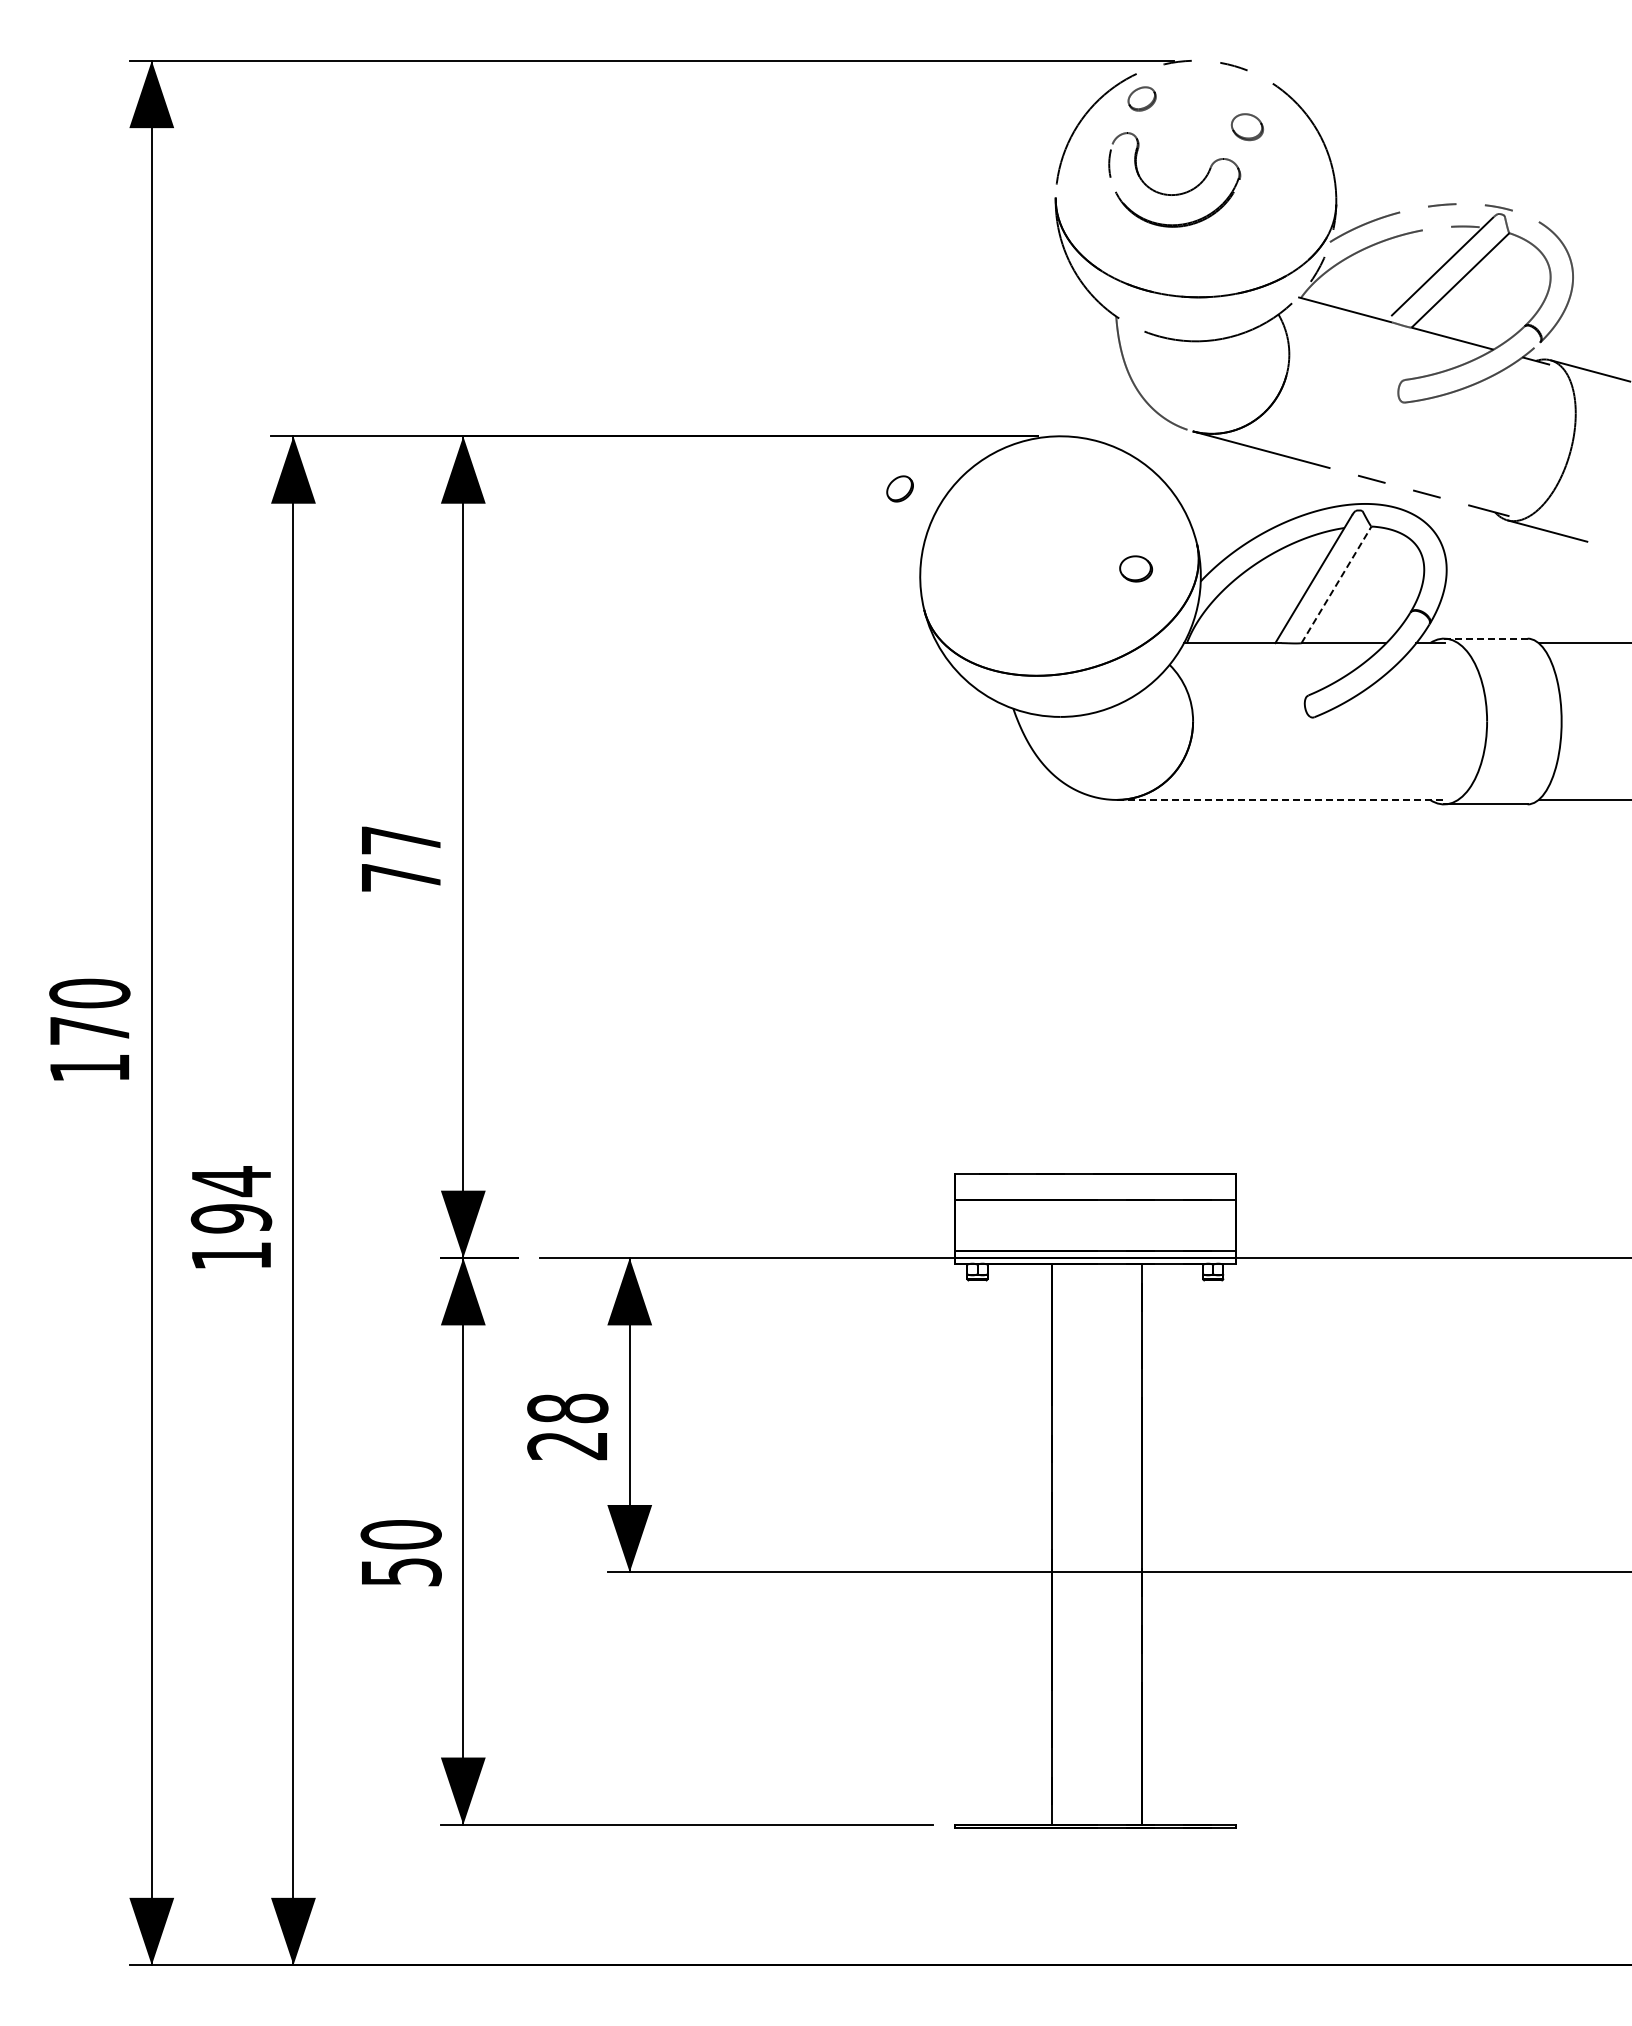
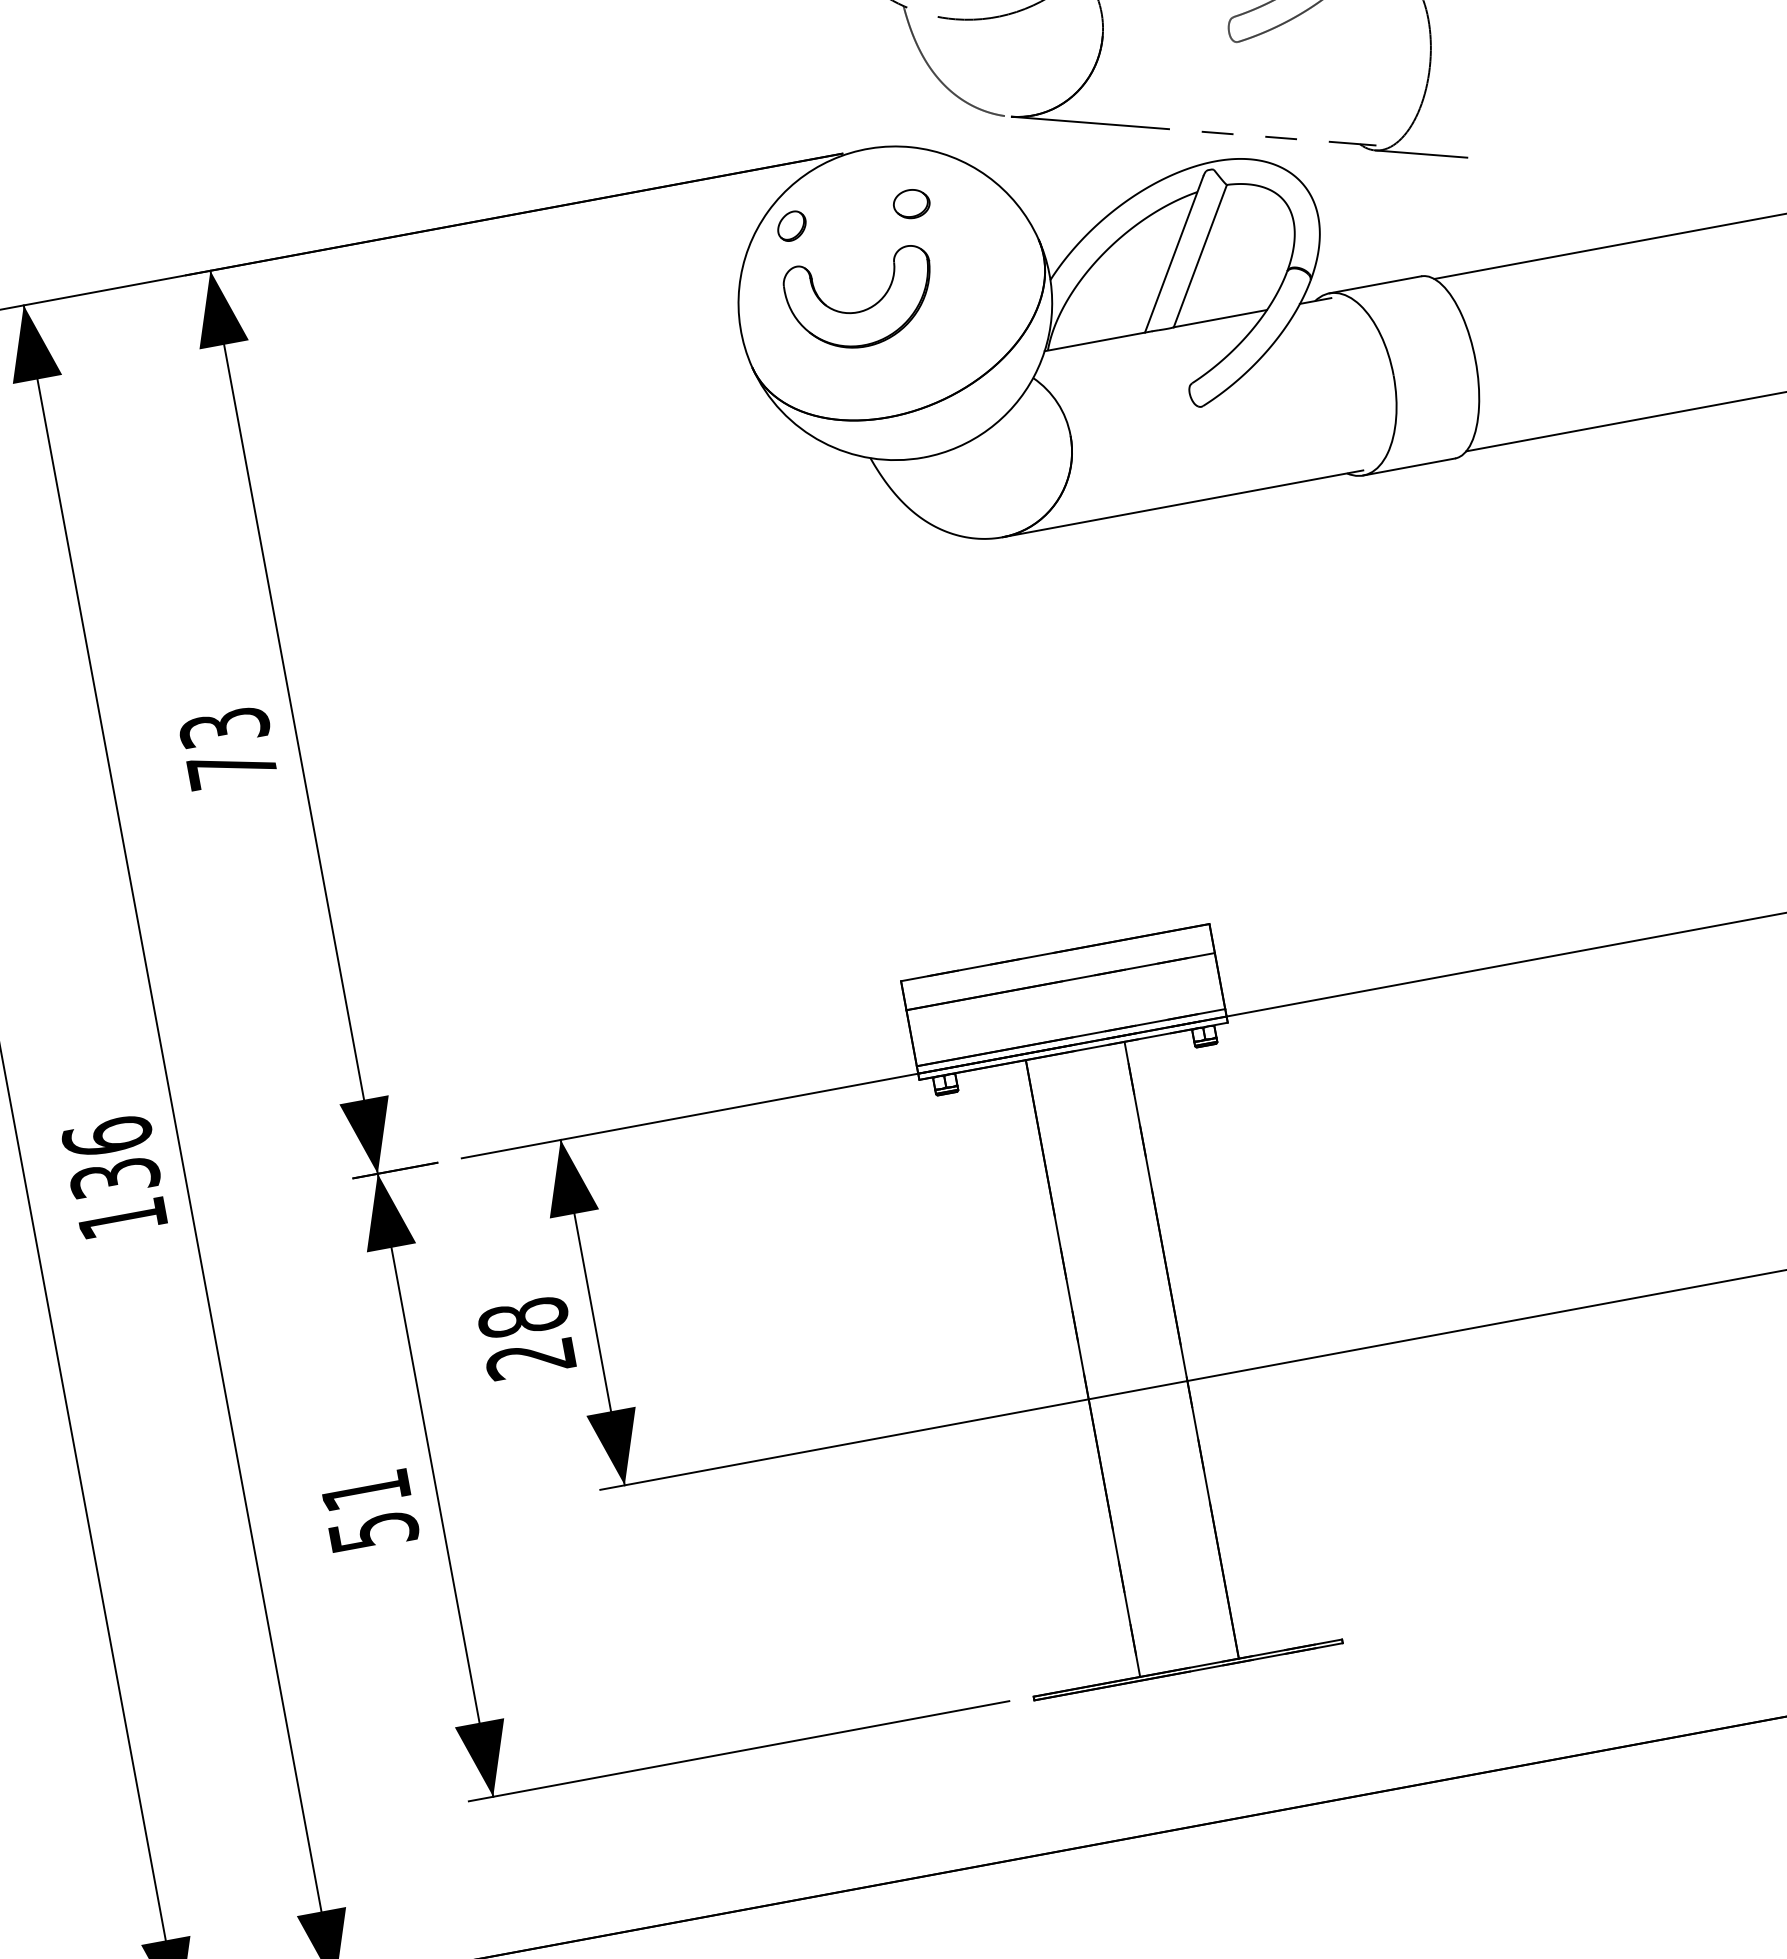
part: (899, 488) -> (791, 225), moved
part: (1136, 568) -> (912, 203), moved
part: (1032, 576) -> (864, 308), added
line: (1336, 584) -> (1200, 255), dashed -> solid
line: (1485, 638) -> (1374, 284), dashed -> solid
line: (1280, 799) -> (1182, 503), dashed -> solid
text: (400, 840) -> (223, 727), 77 -> 73
text: (231, 1199) -> (111, 1156), 194 -> 136
text: (400, 1534) -> (365, 1490), 50 -> 51

